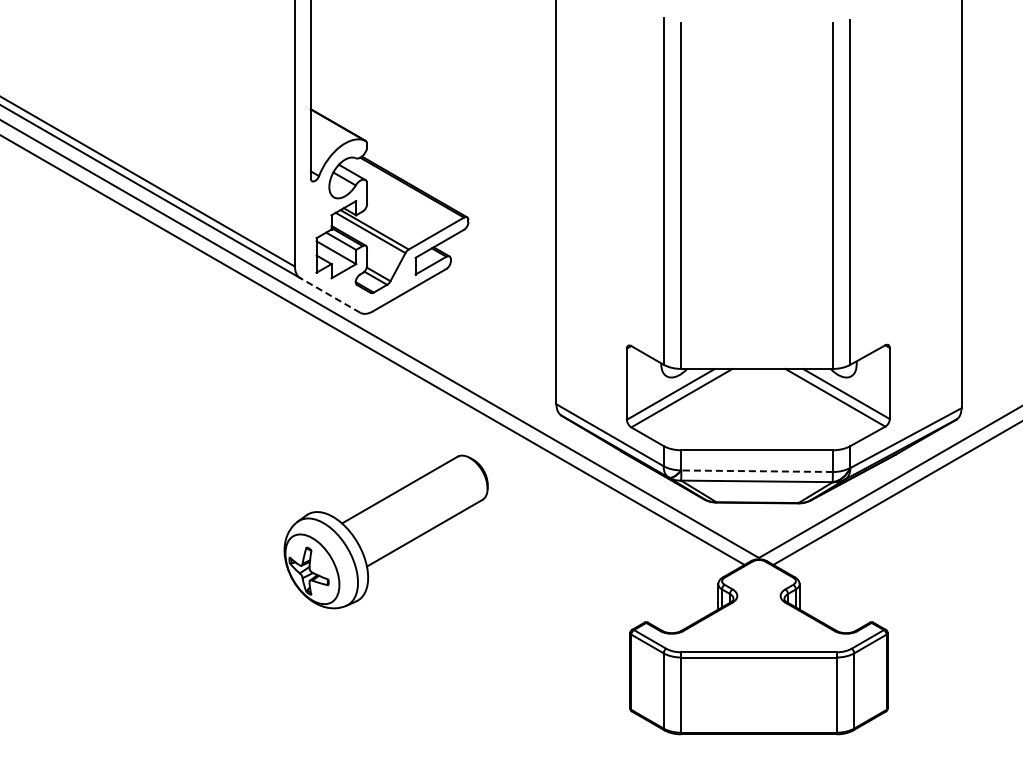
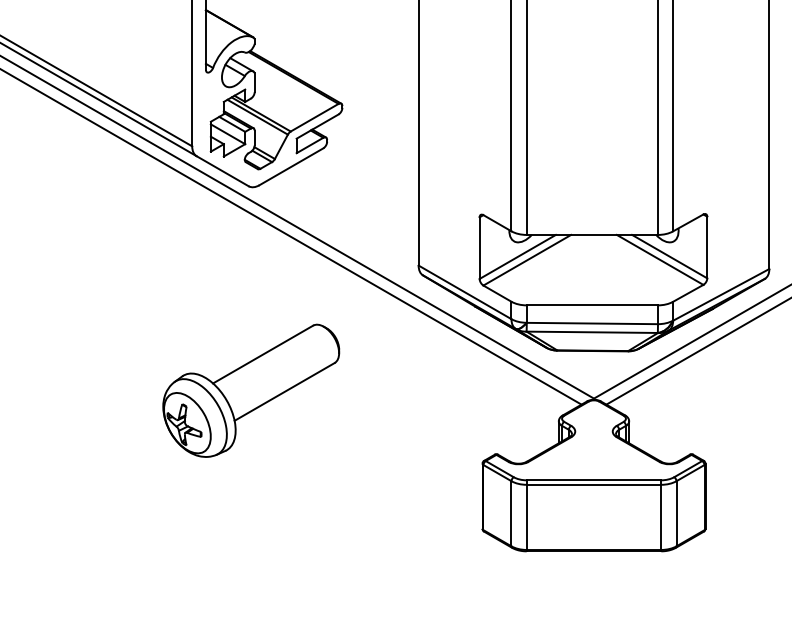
line: (330, 295) -> (222, 171), dashed -> solid
line: (757, 471) -> (592, 323), dashed -> solid
part: (385, 531) -> (250, 390), moved

